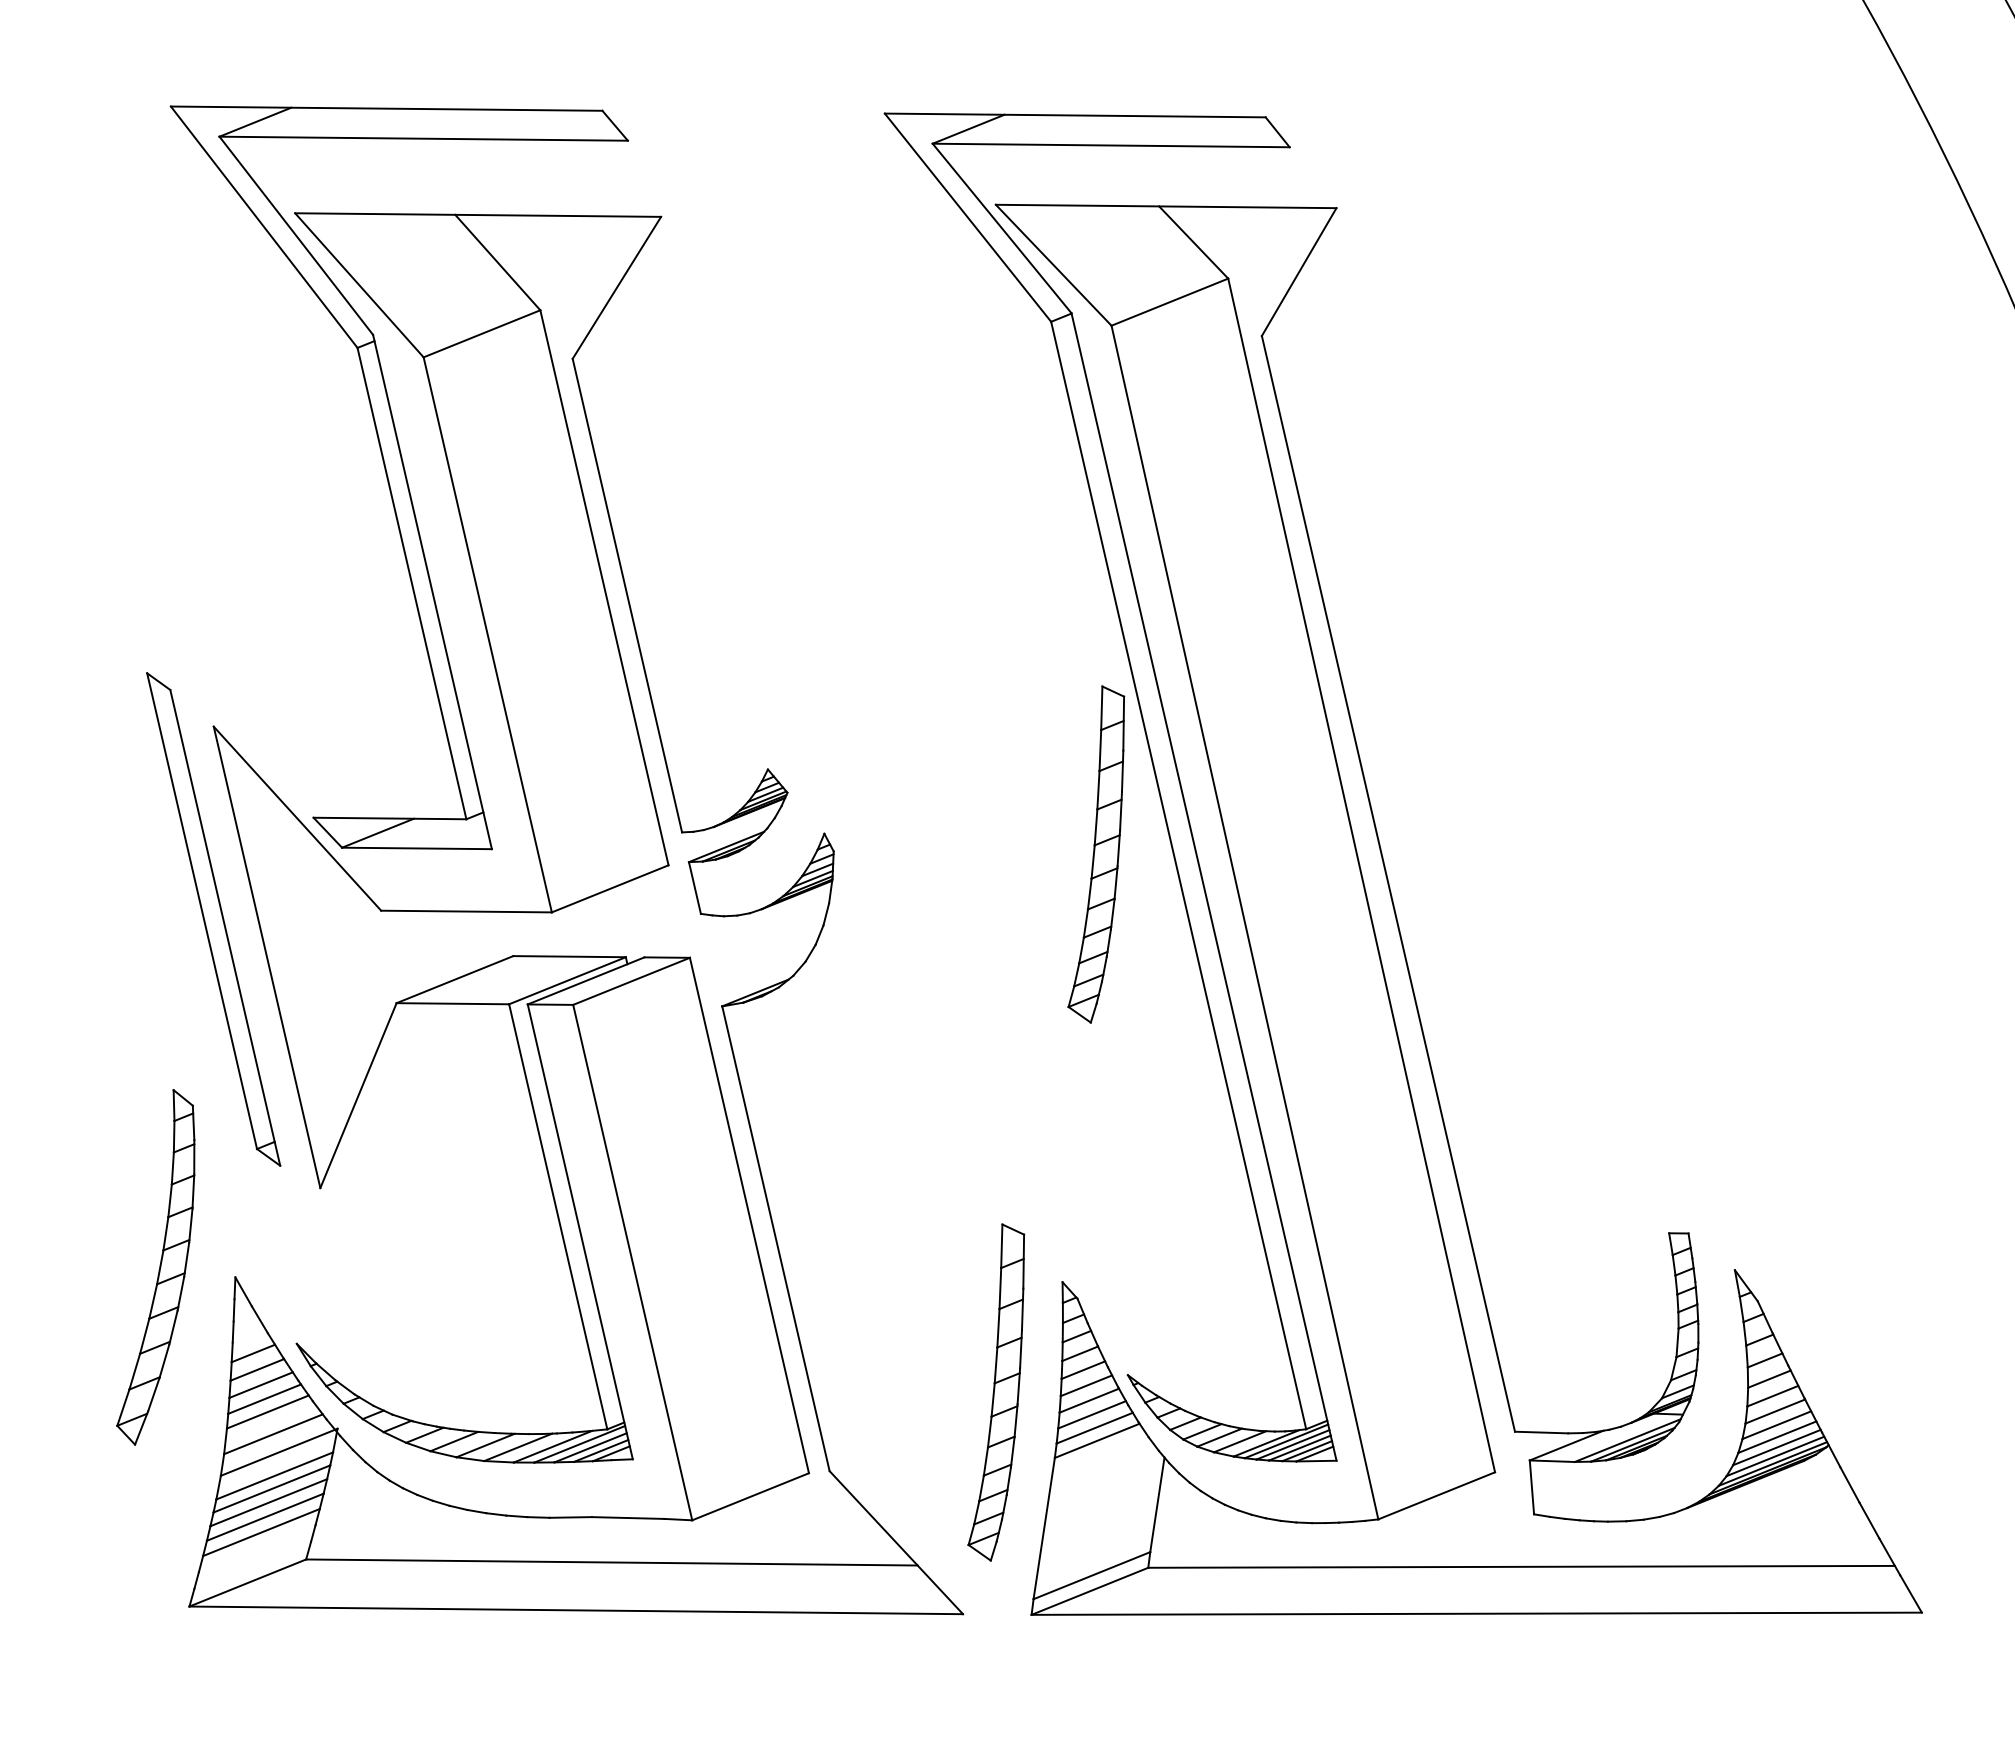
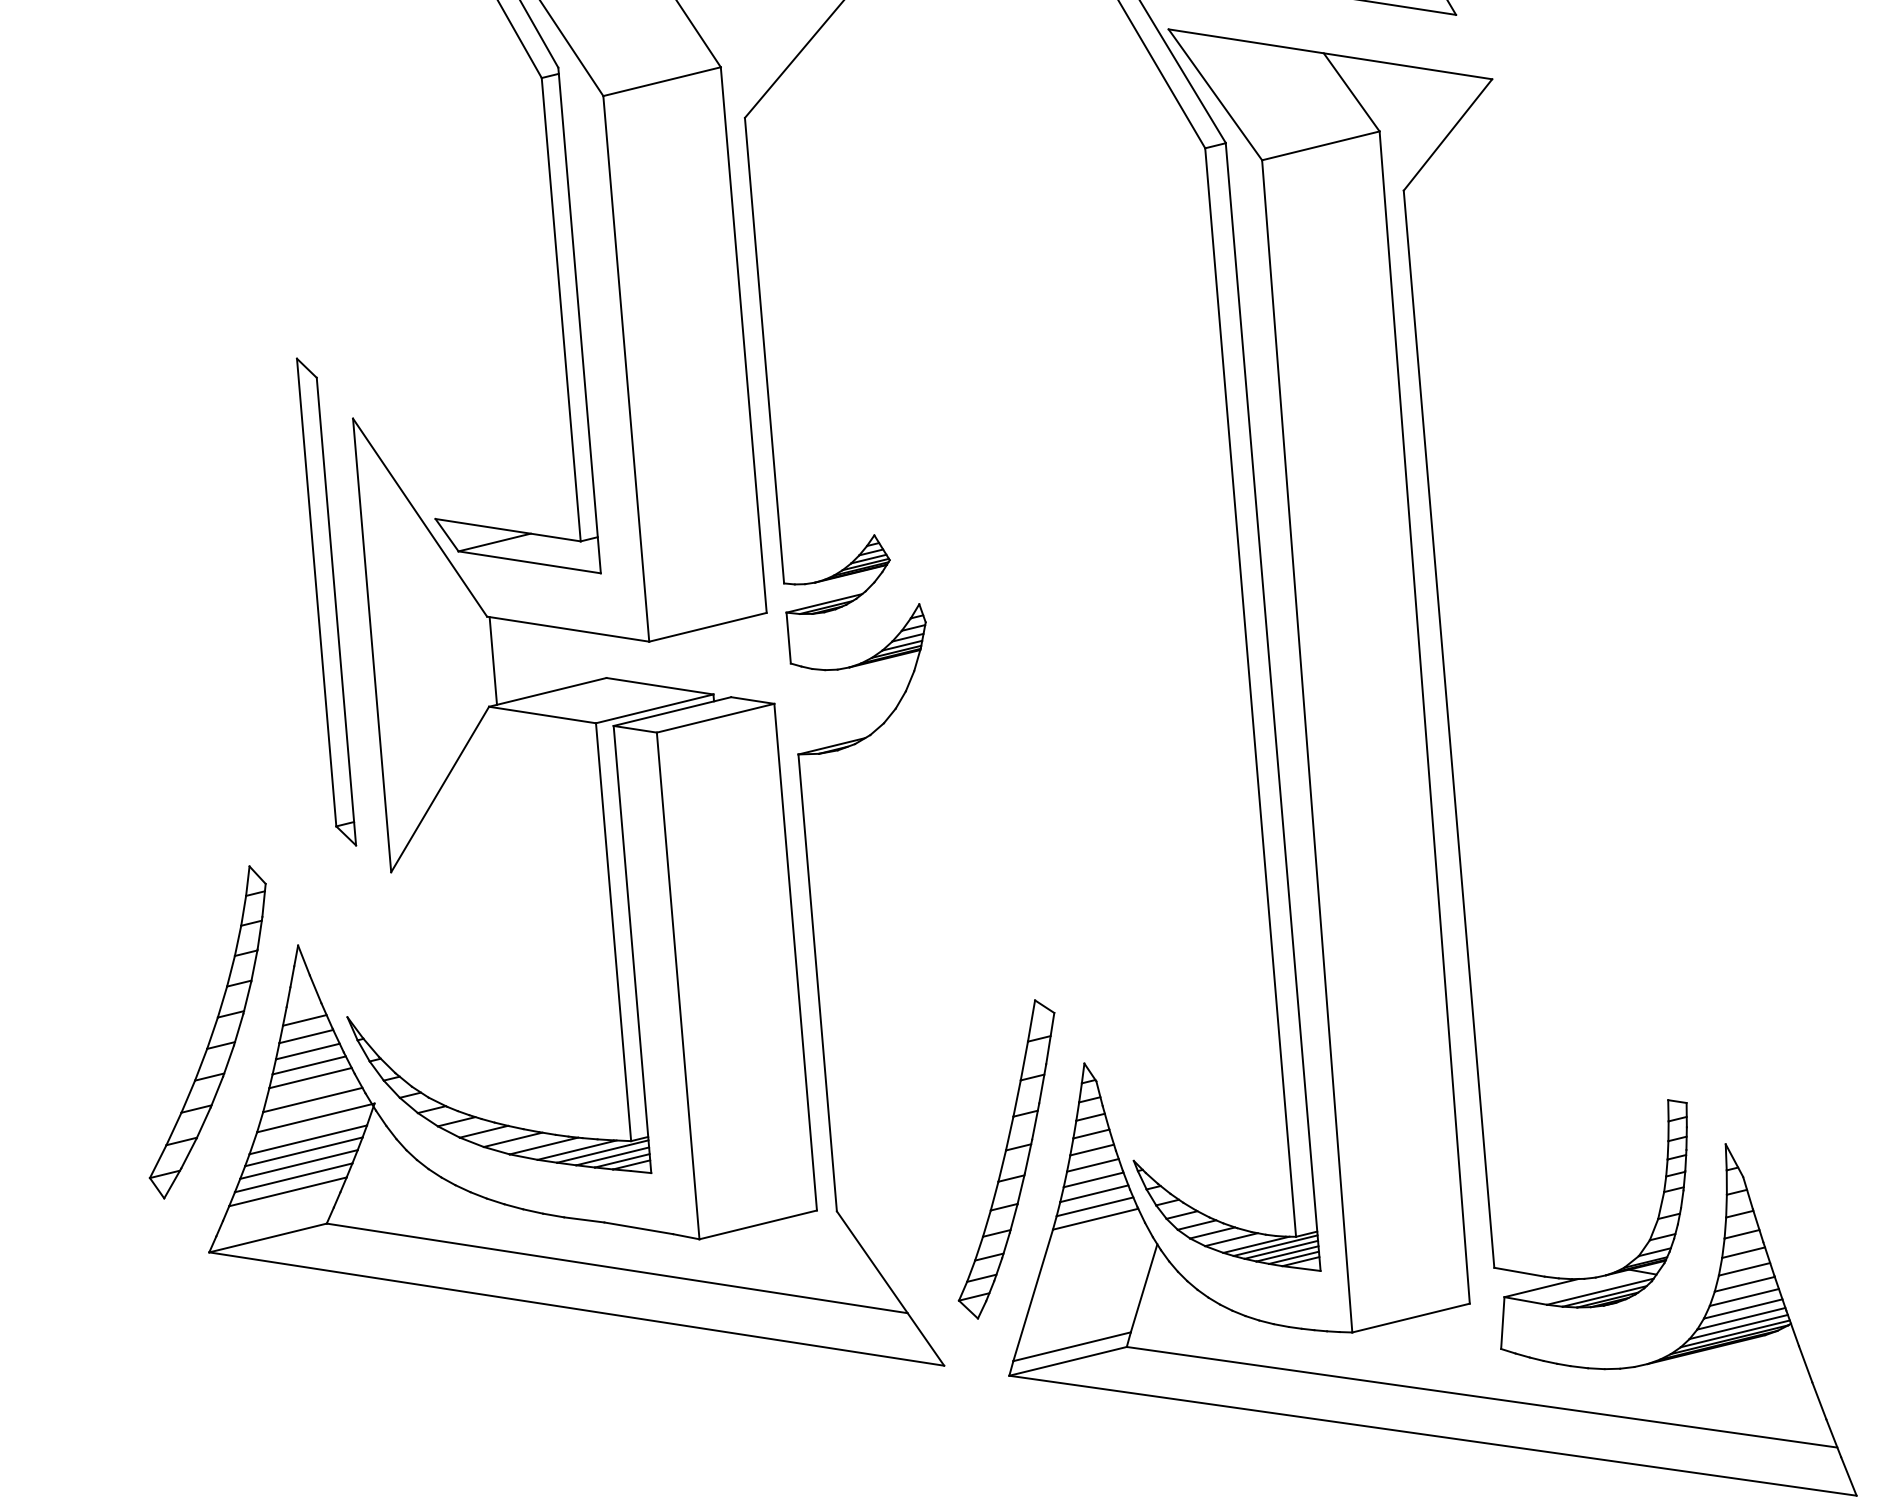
part: (1096, 854) -> (1175, 661), removed
line: (393, 955) -> (492, 660), added
part: (155, 1267) -> (207, 1032), moved

